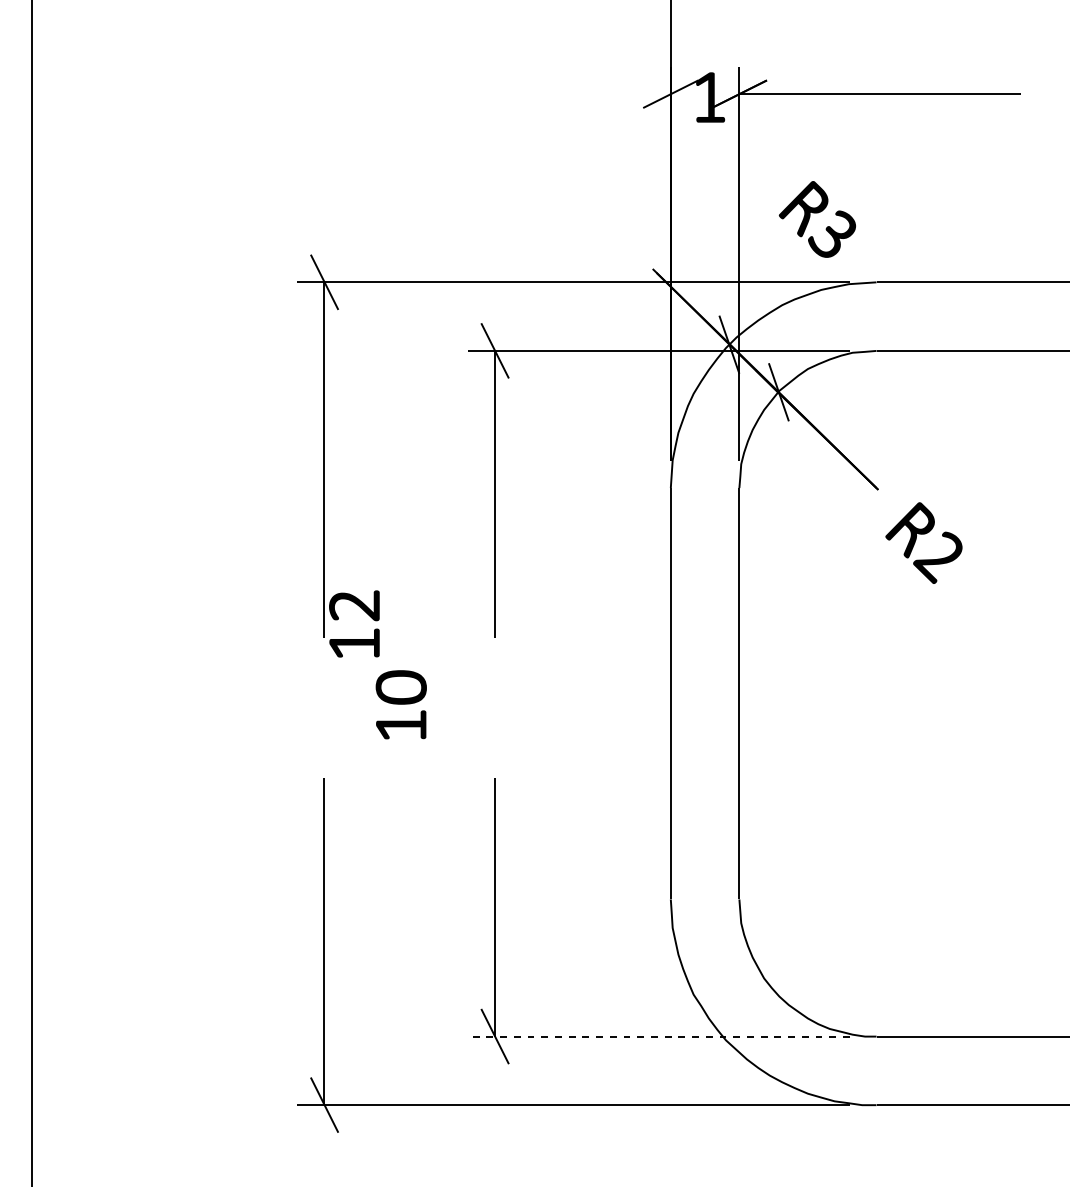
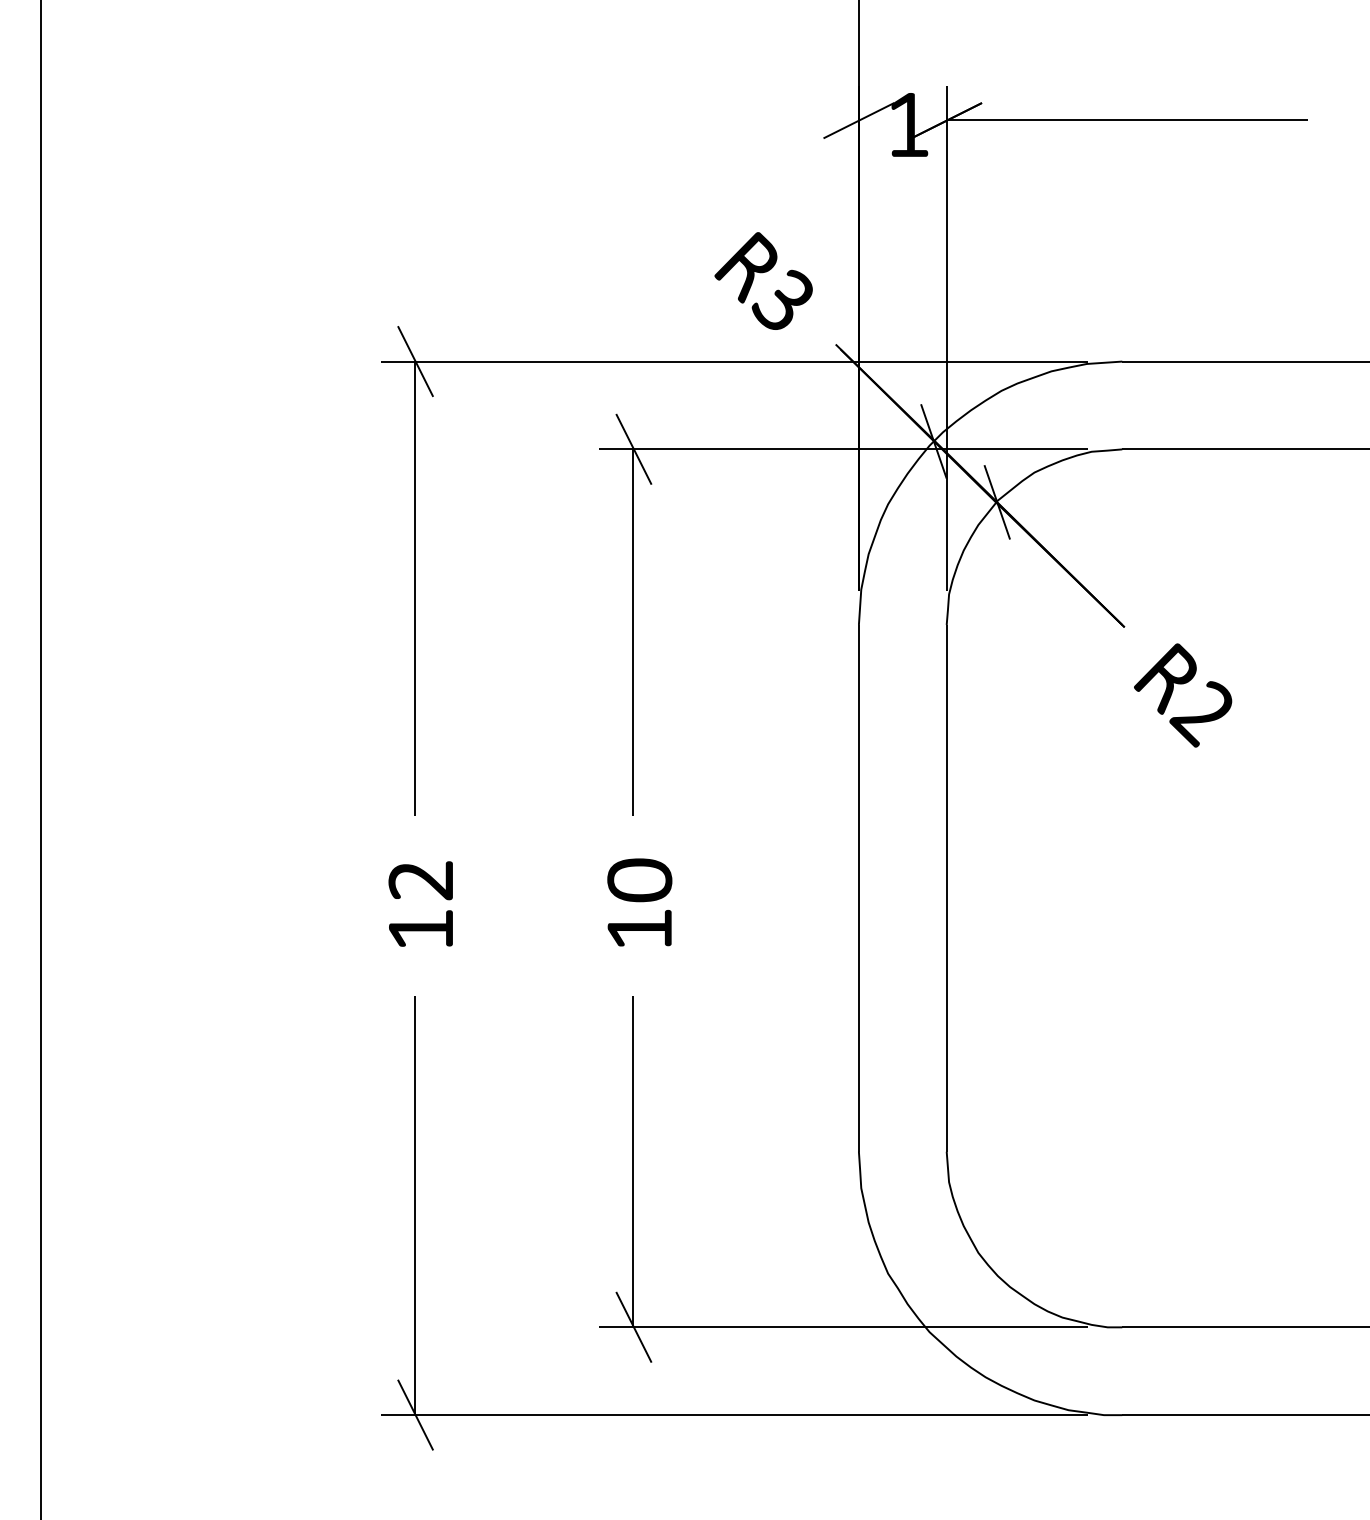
part: (816, 213) -> (762, 273), moved
part: (354, 639) -> (420, 923), moved
part: (401, 704) -> (639, 902), moved
line: (658, 1036) -> (843, 1327), dashed -> solid

